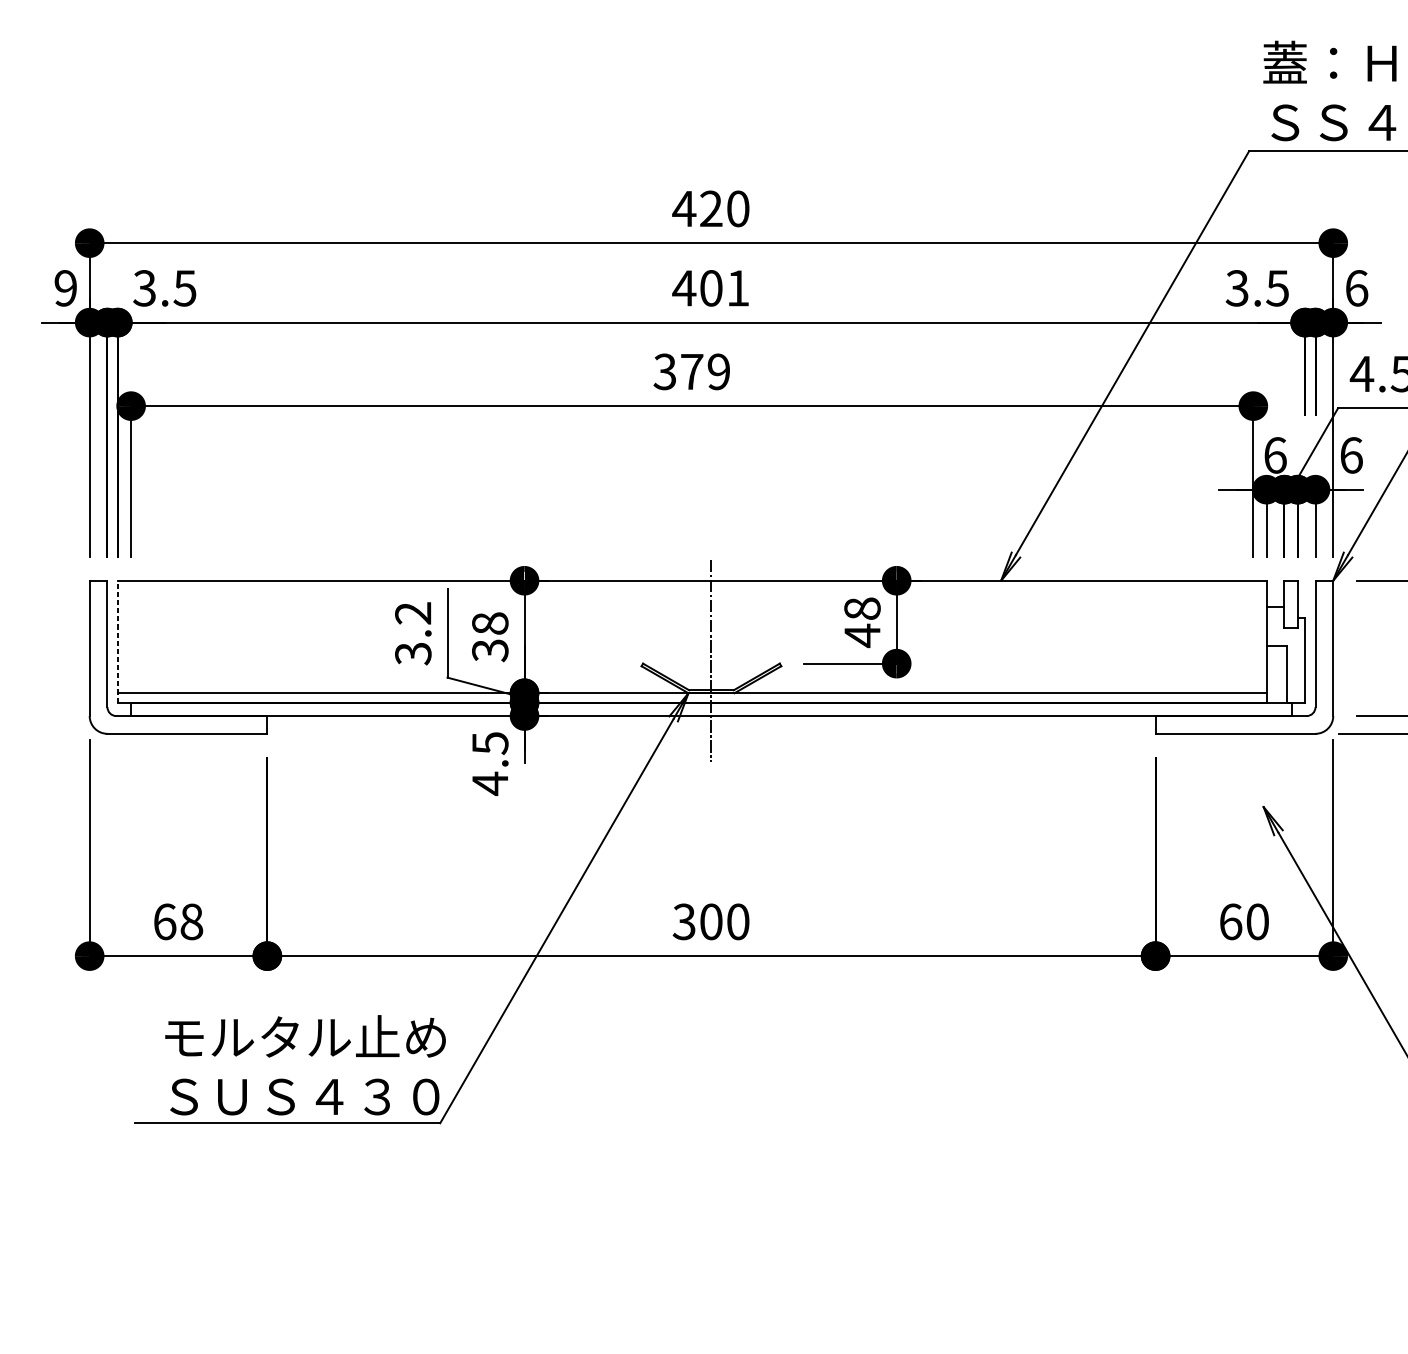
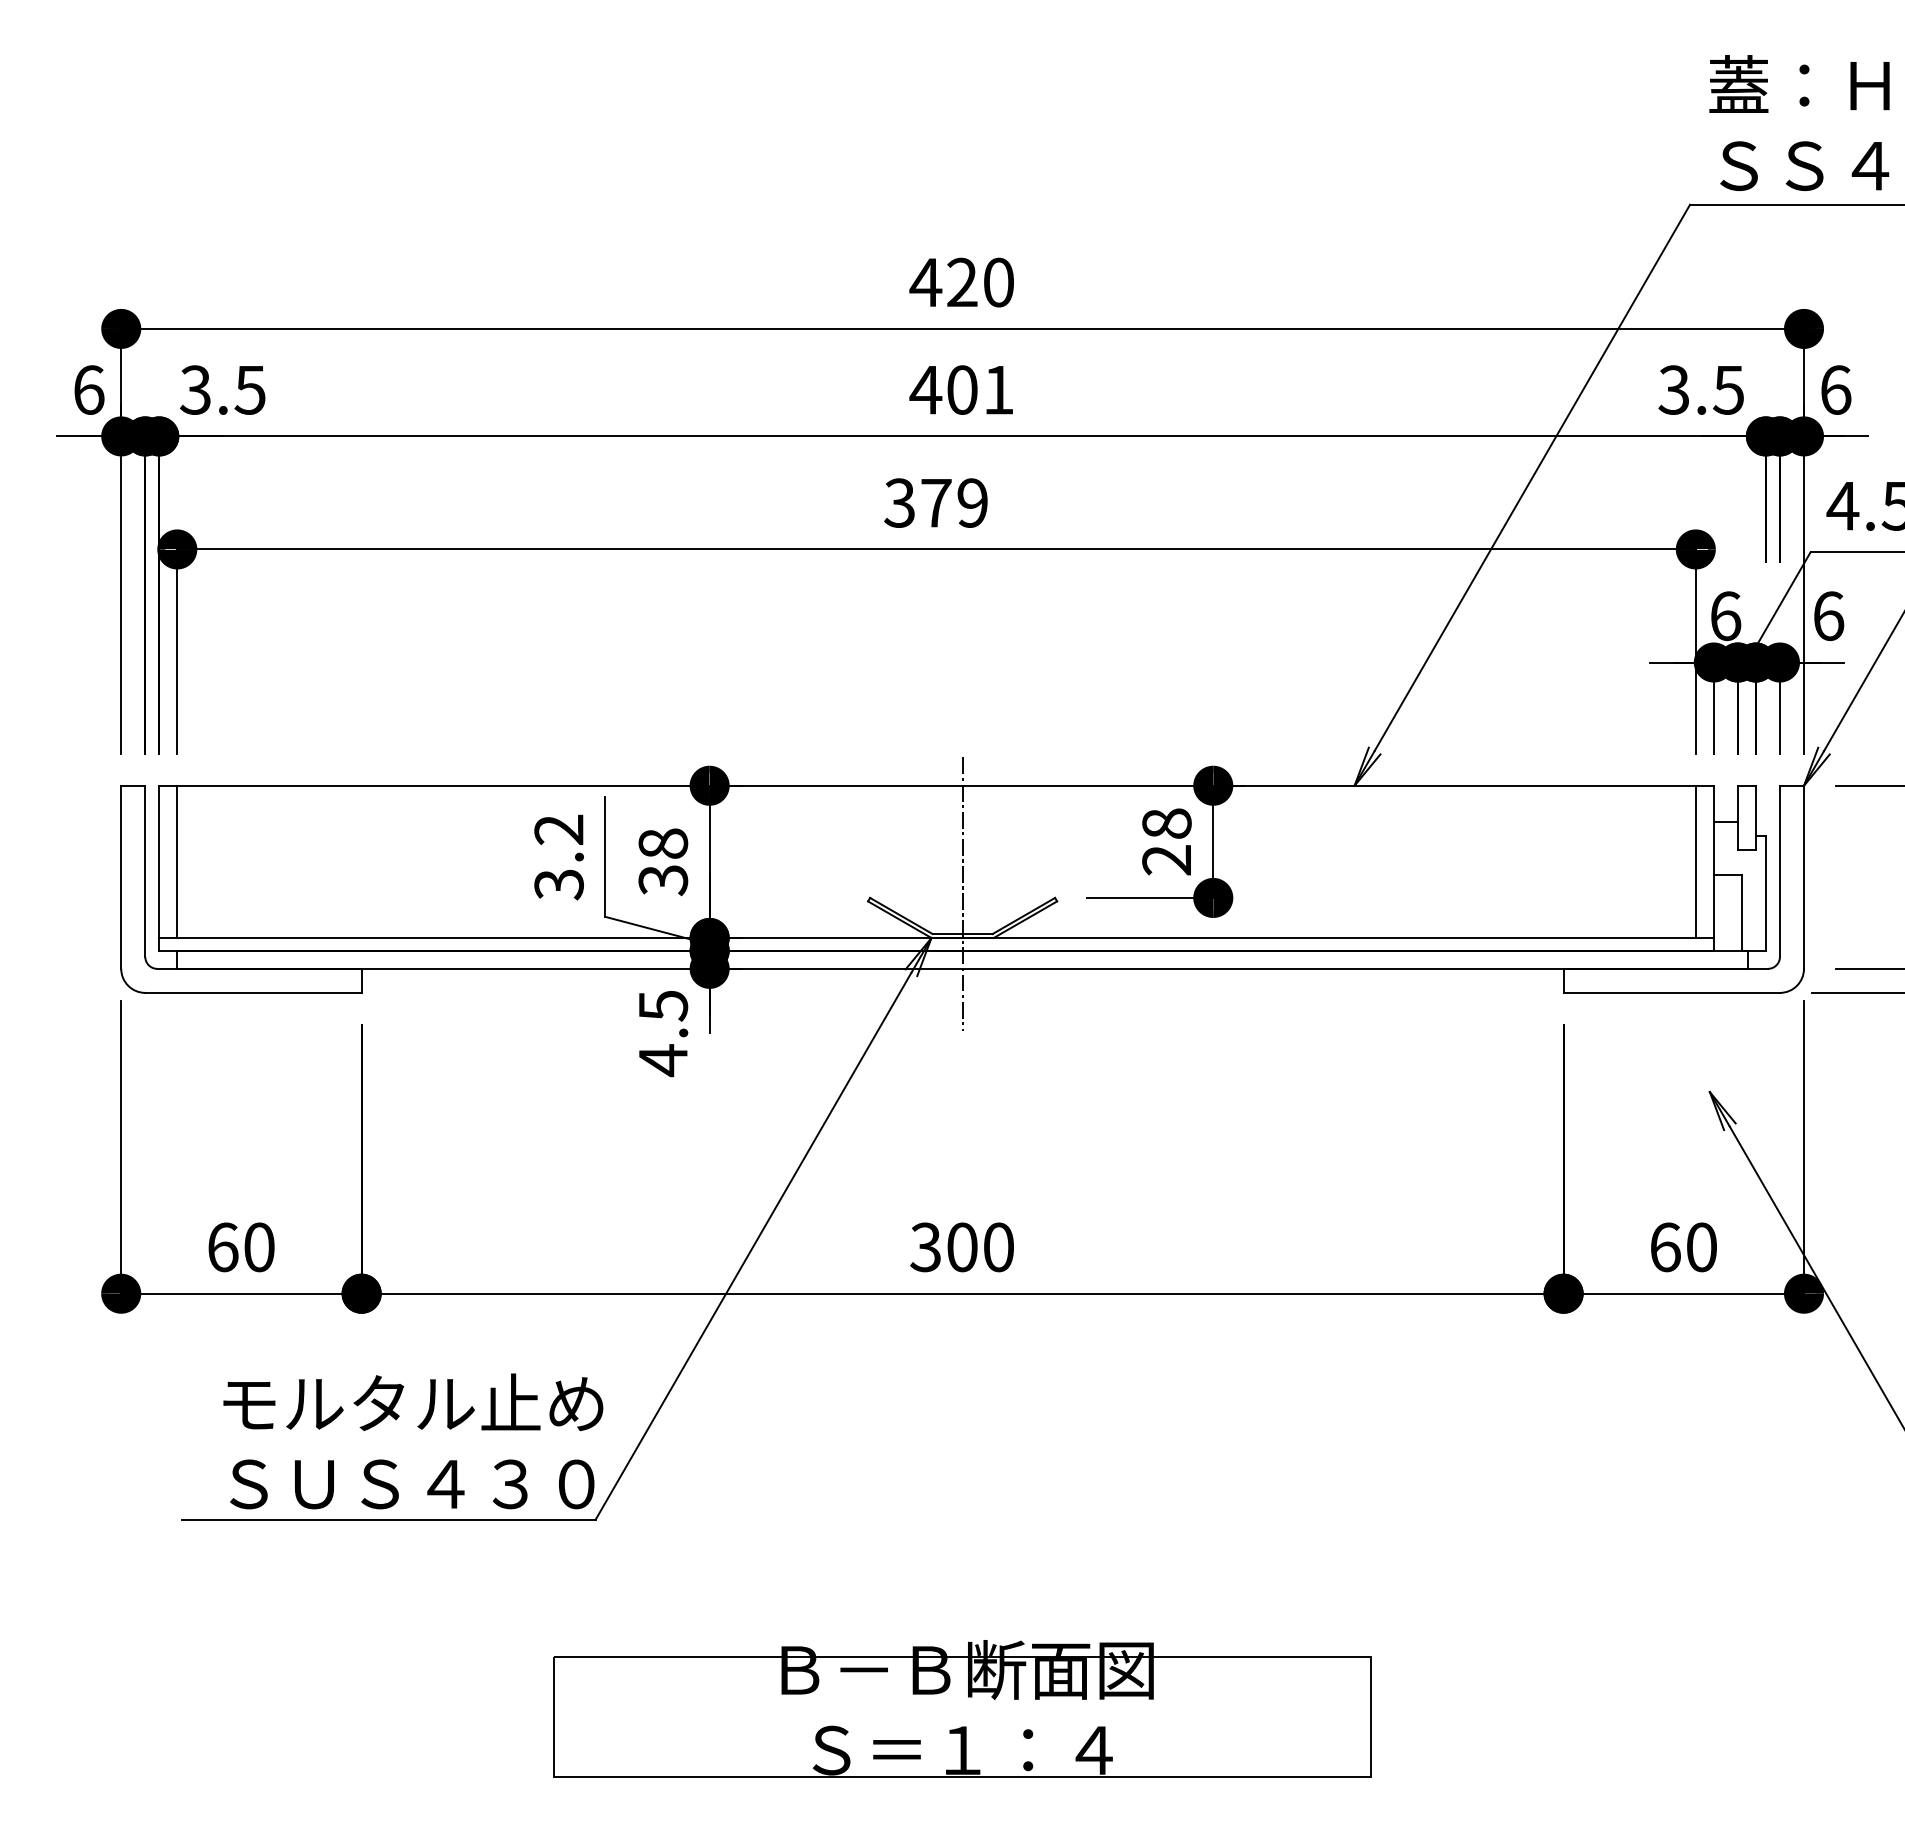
text: (65, 287) -> (88, 389), 9 -> 6
text: (862, 635) -> (1166, 859), 48 -> 28
line: (131, 636) -> (177, 861), added
line: (1253, 636) -> (1695, 861), added
line: (117, 641) -> (159, 868), dashed -> solid
text: (191, 921) -> (259, 1246), 68 -> 60
part: (711, 1262) -> (962, 1708), added

